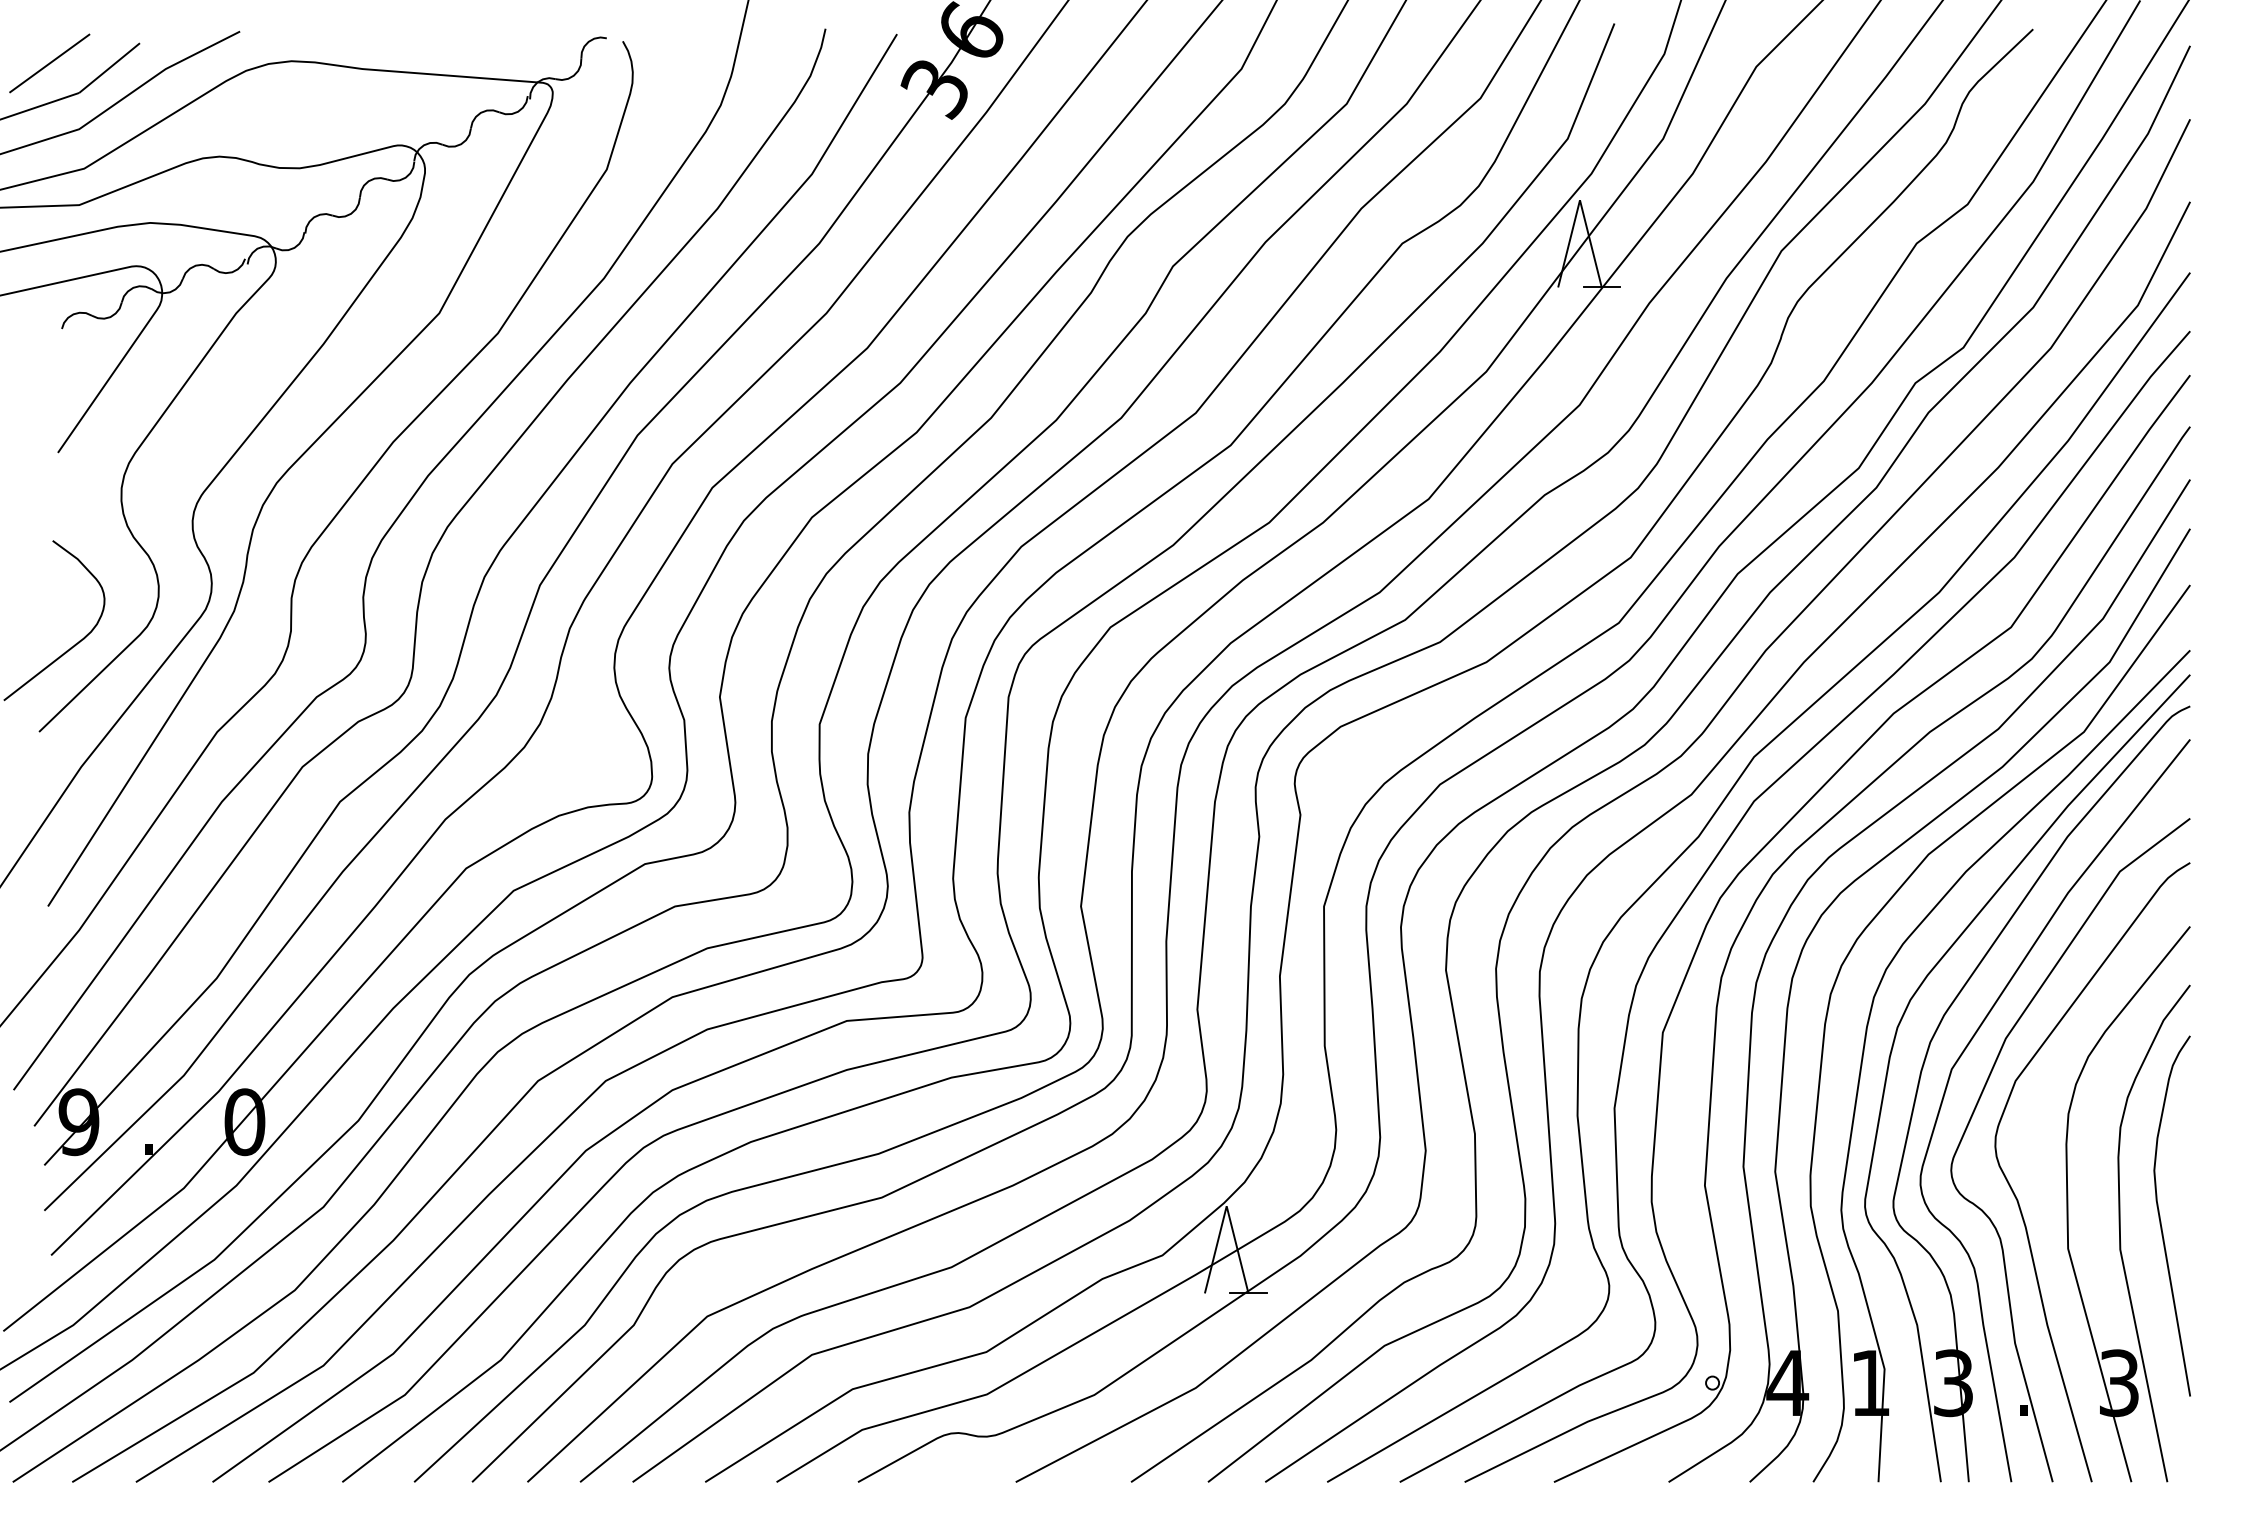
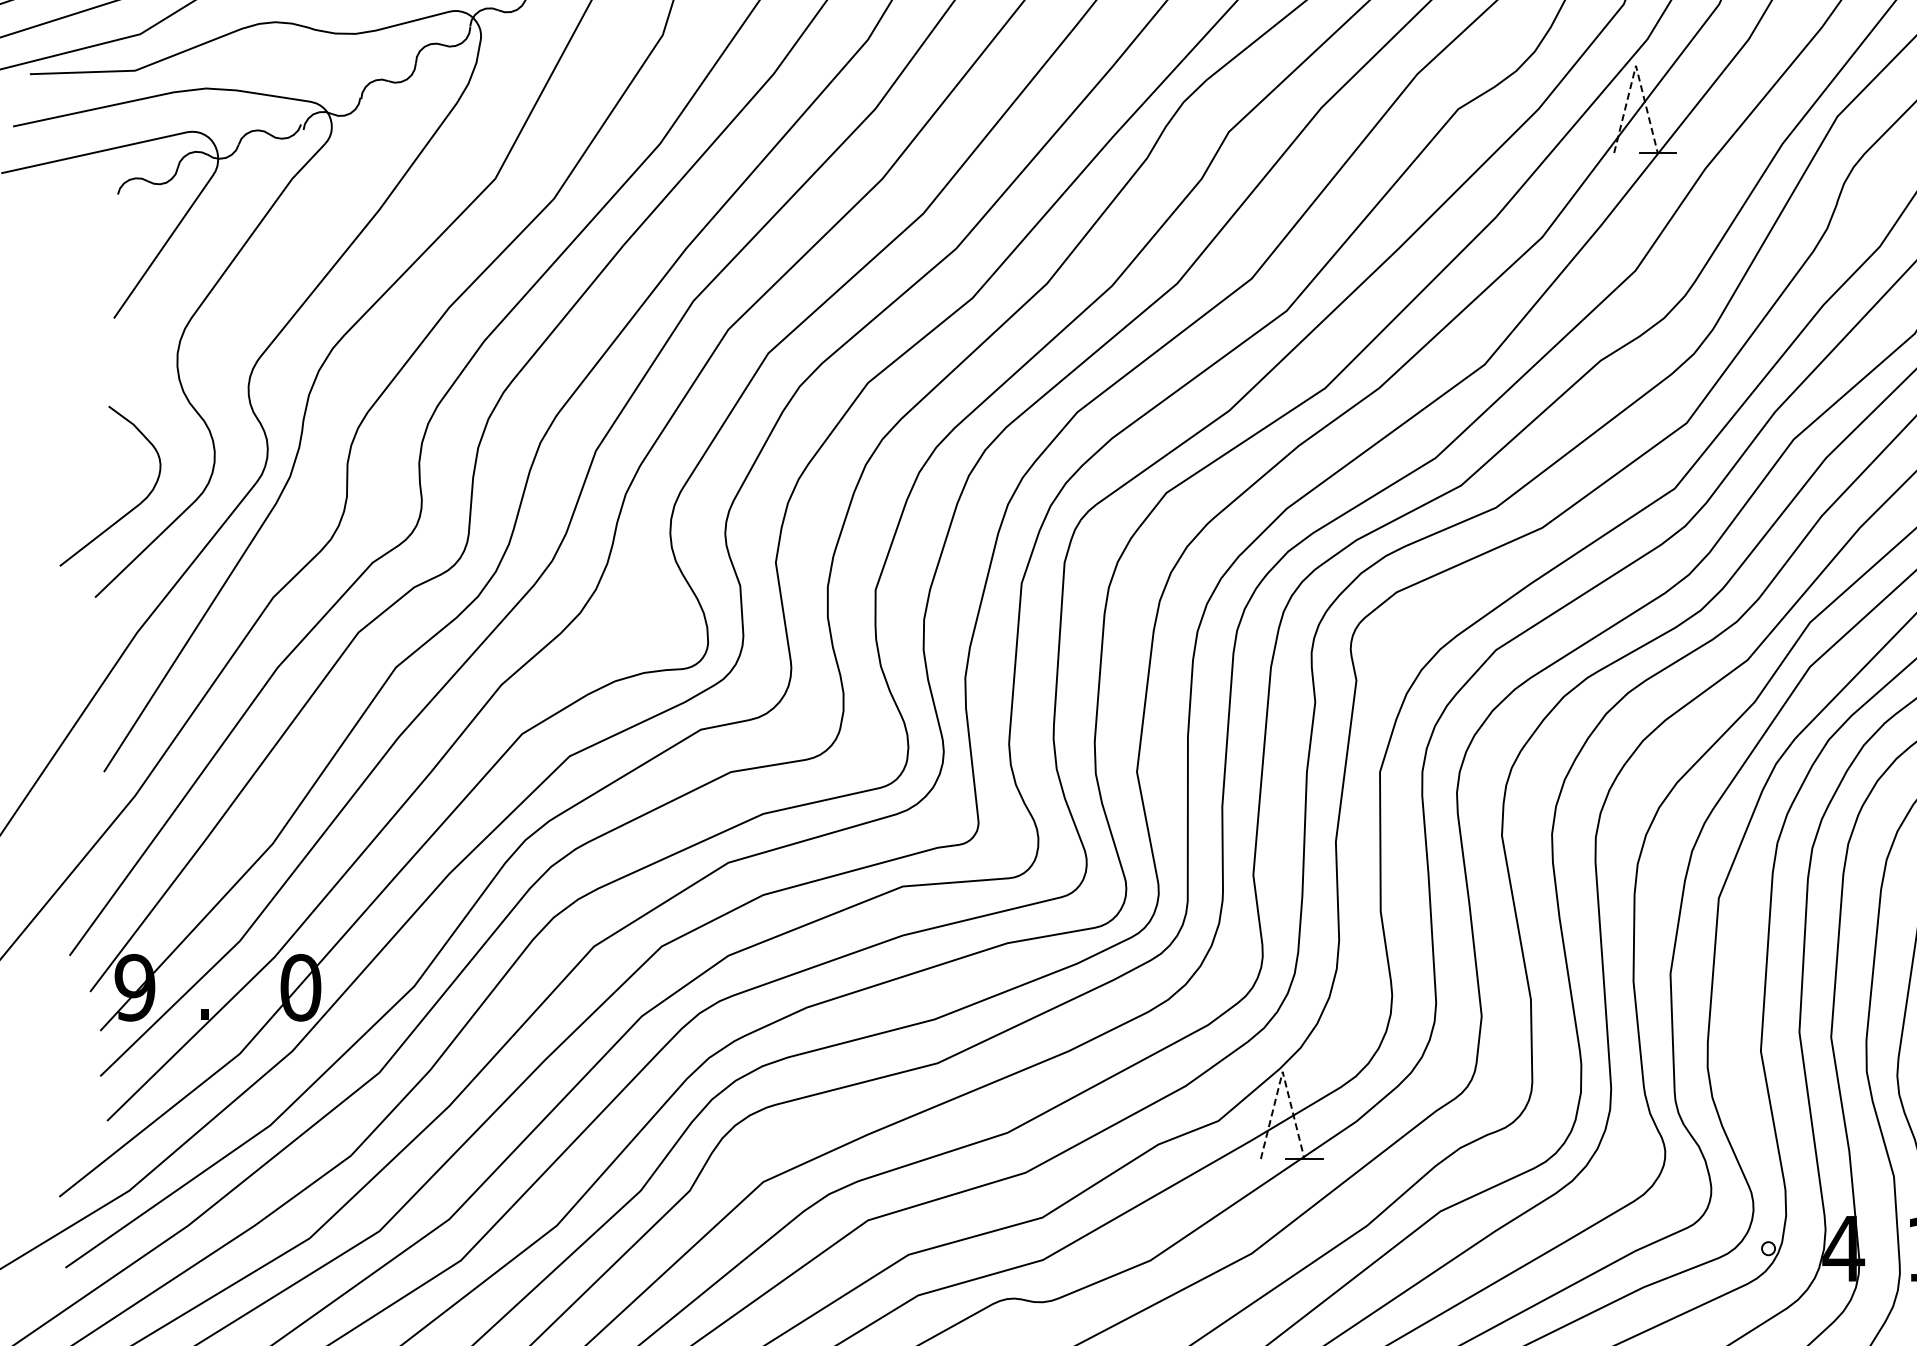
line: (1579, 200) -> (1635, 66), solid -> dashed
line: (1226, 1206) -> (1282, 1072), solid -> dashed

